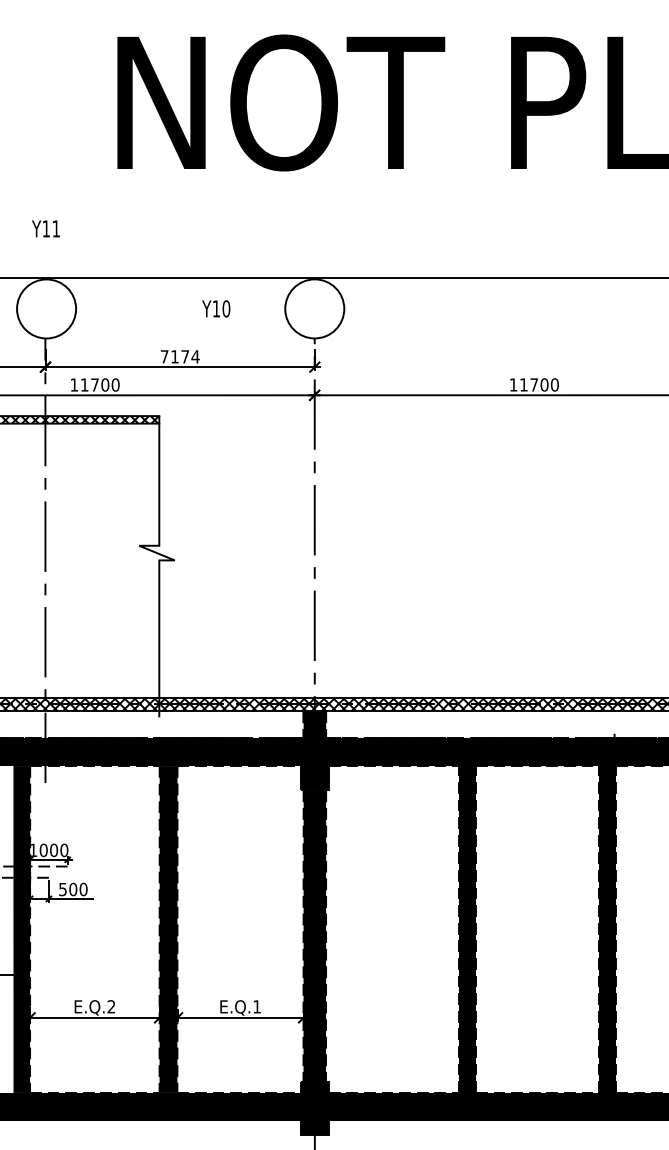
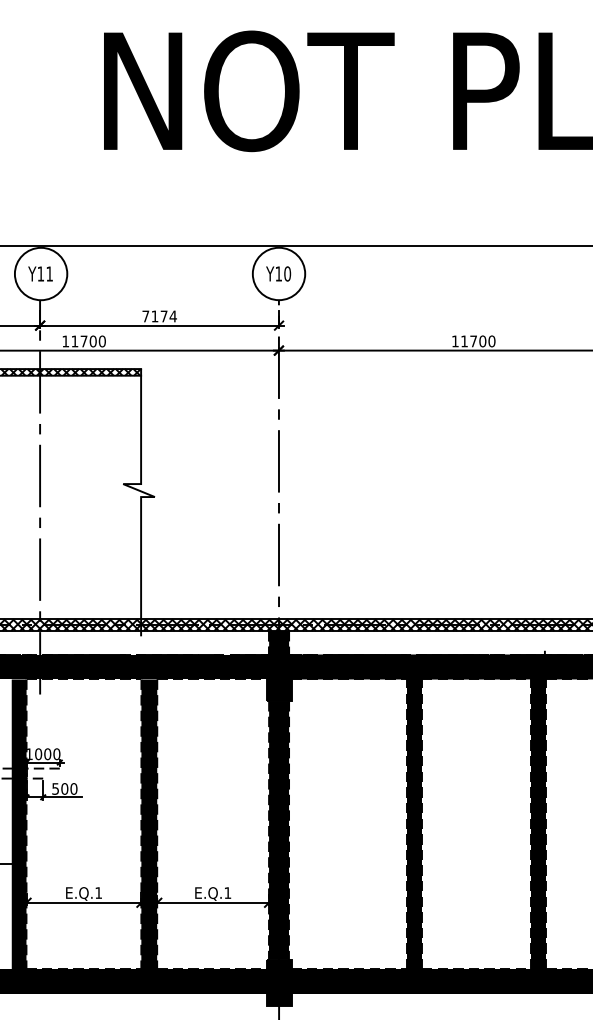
text: (45, 228) -> (40, 273), moved
text: (216, 308) -> (278, 273), moved
text: (111, 1006) -> (98, 892), E.Q.2 -> E.Q.1

